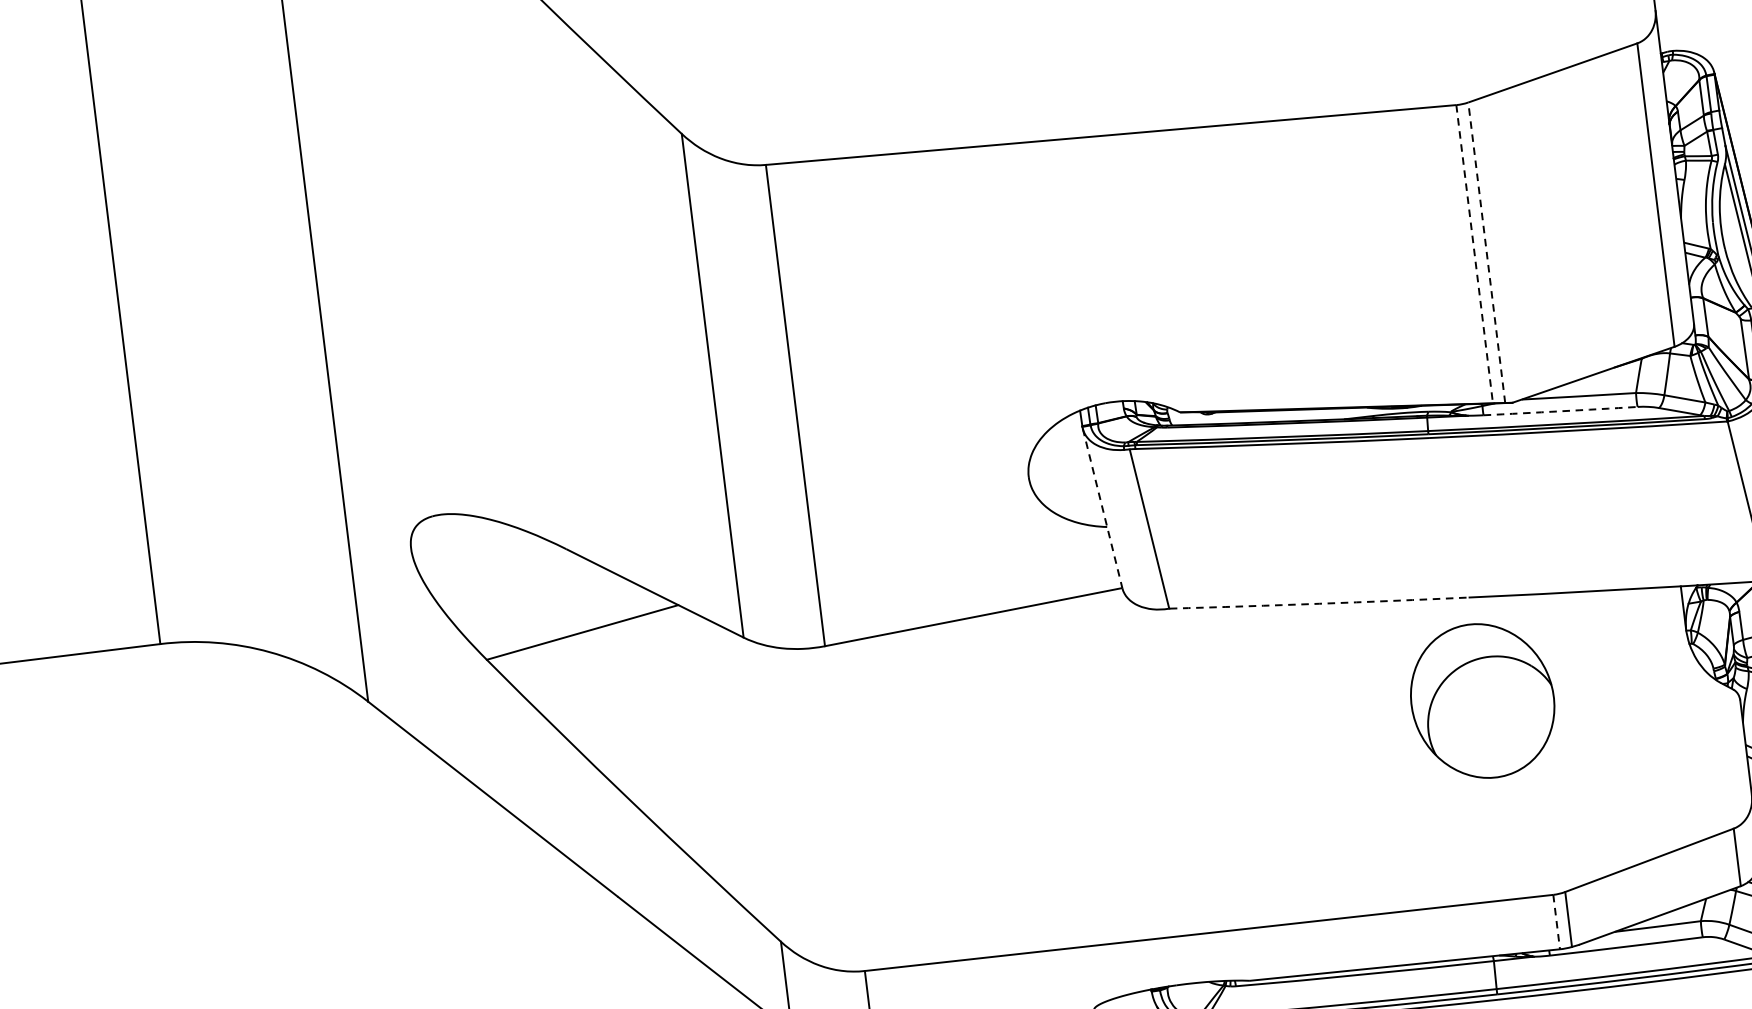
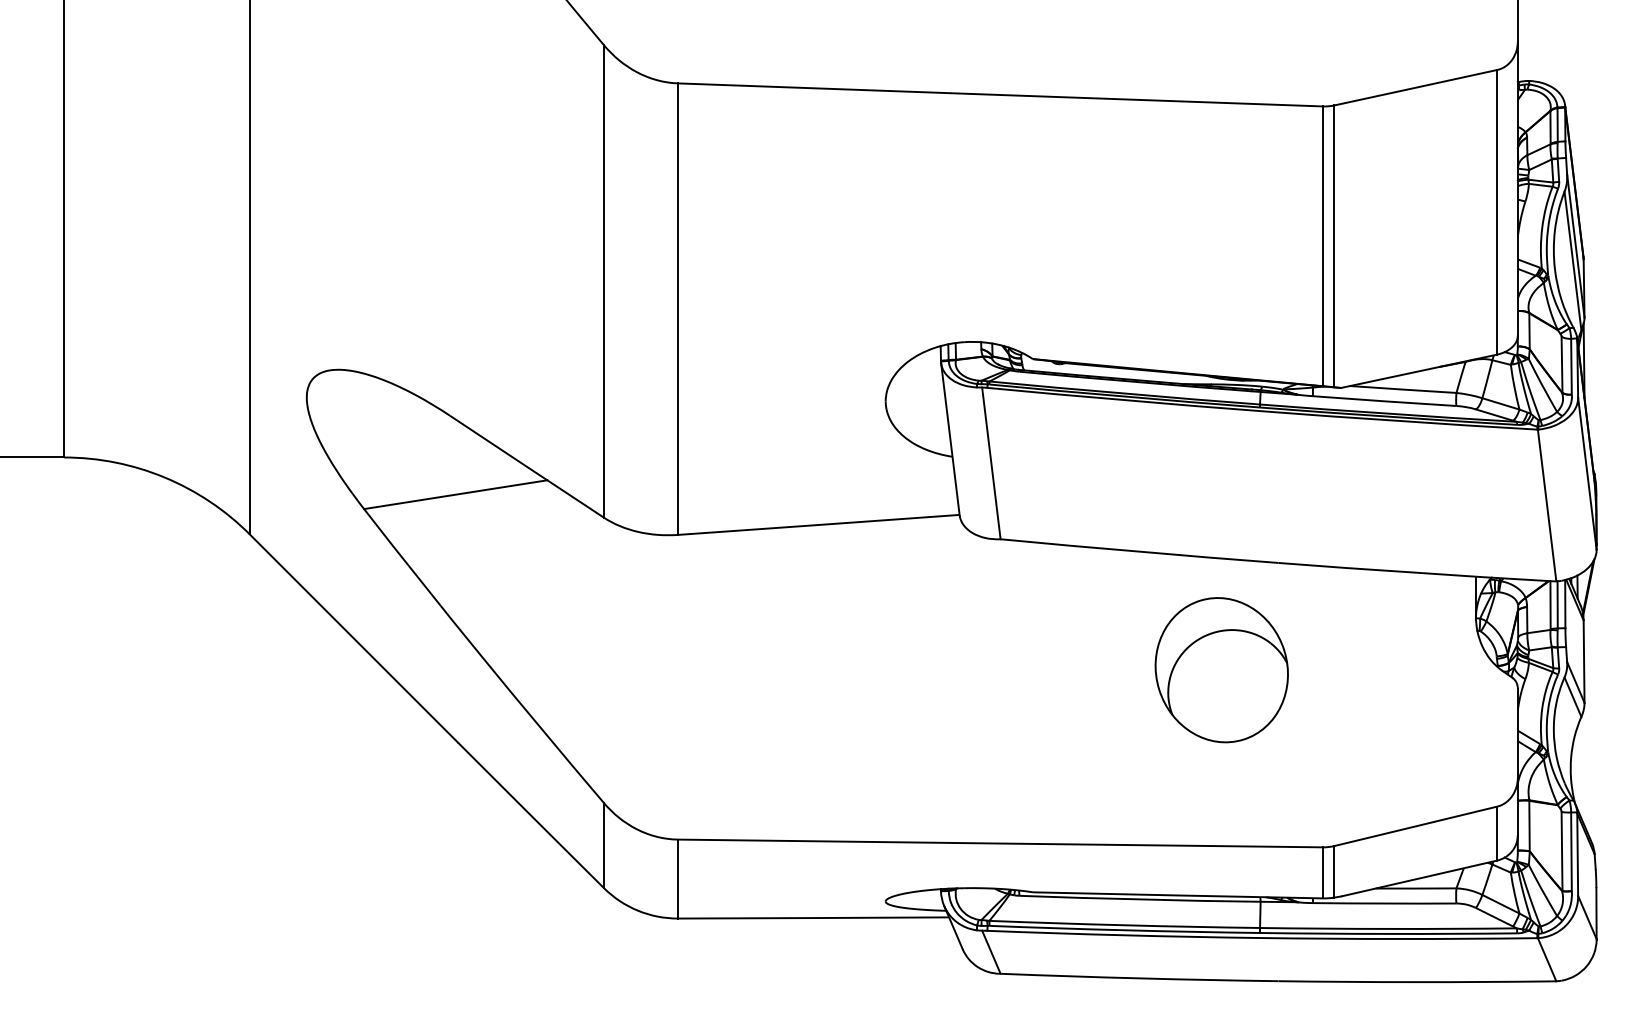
line: (1486, 252) -> (1334, 246), dashed -> solid
line: (1475, 254) -> (1323, 246), dashed -> solid
arc: (1560, 411) -> (1384, 401), dashed -> solid
line: (1102, 508) -> (950, 439), dashed -> solid
arc: (1318, 603) -> (1139, 551), dashed -> solid
part: (1482, 701) -> (1221, 670), moved
line: (1557, 921) -> (1323, 872), dashed -> solid

